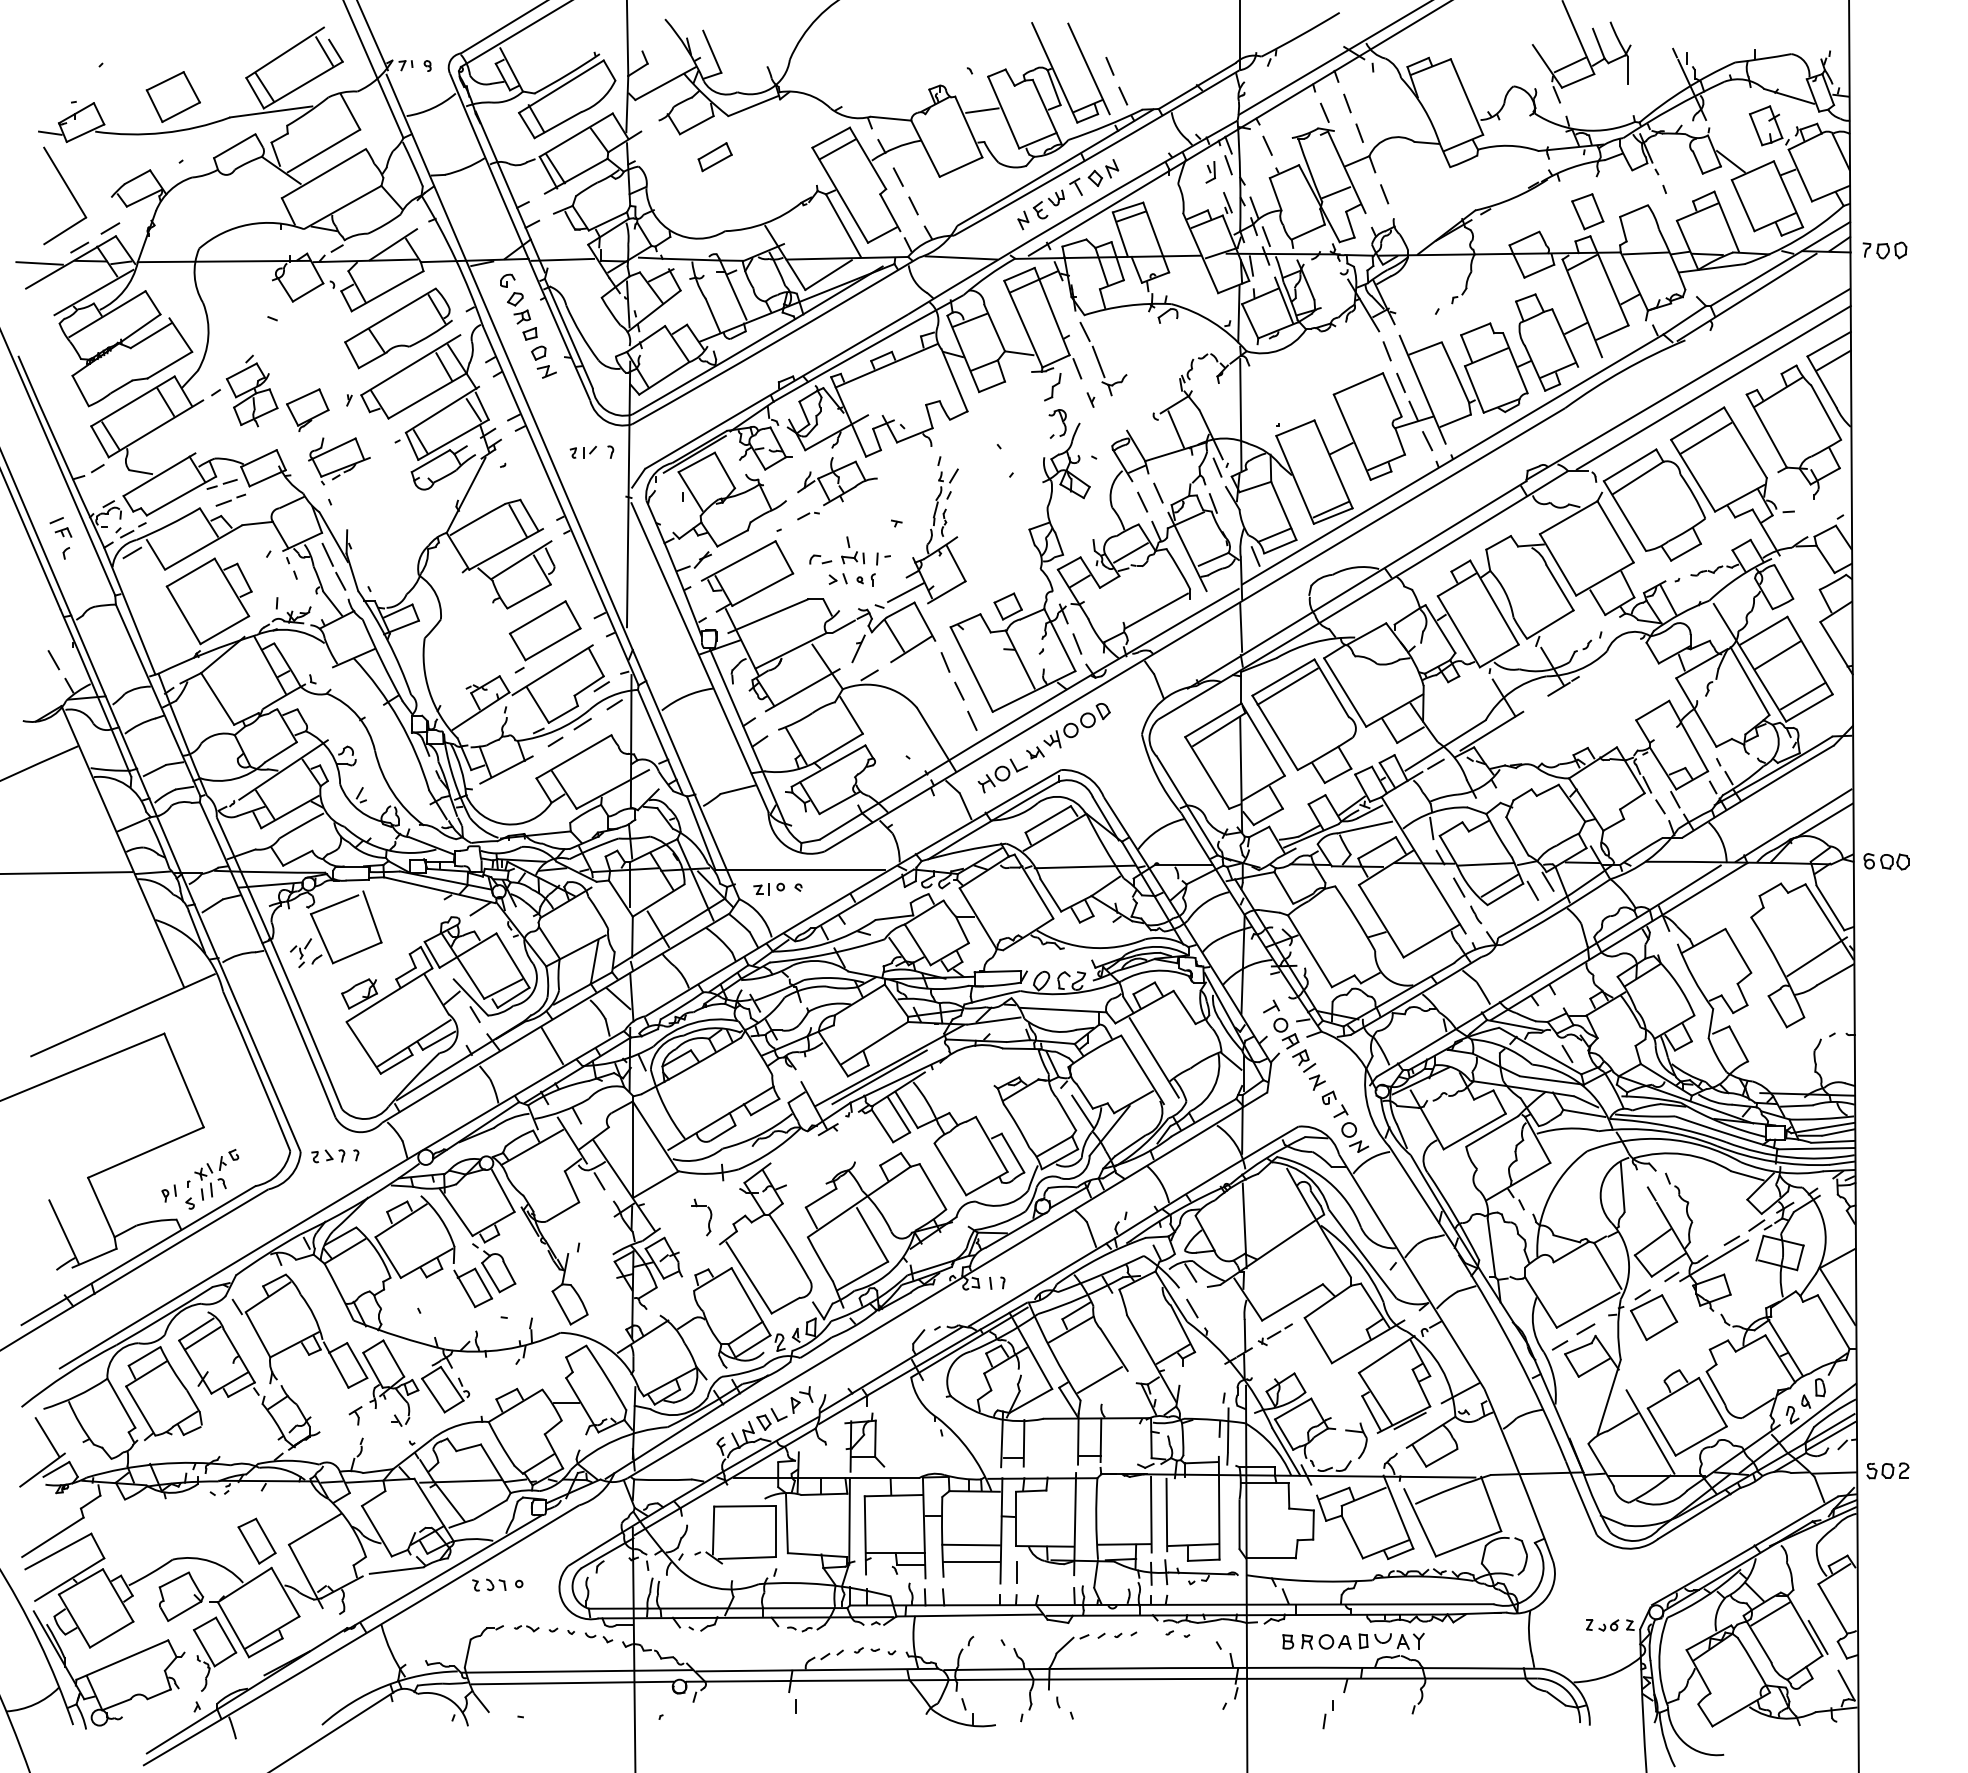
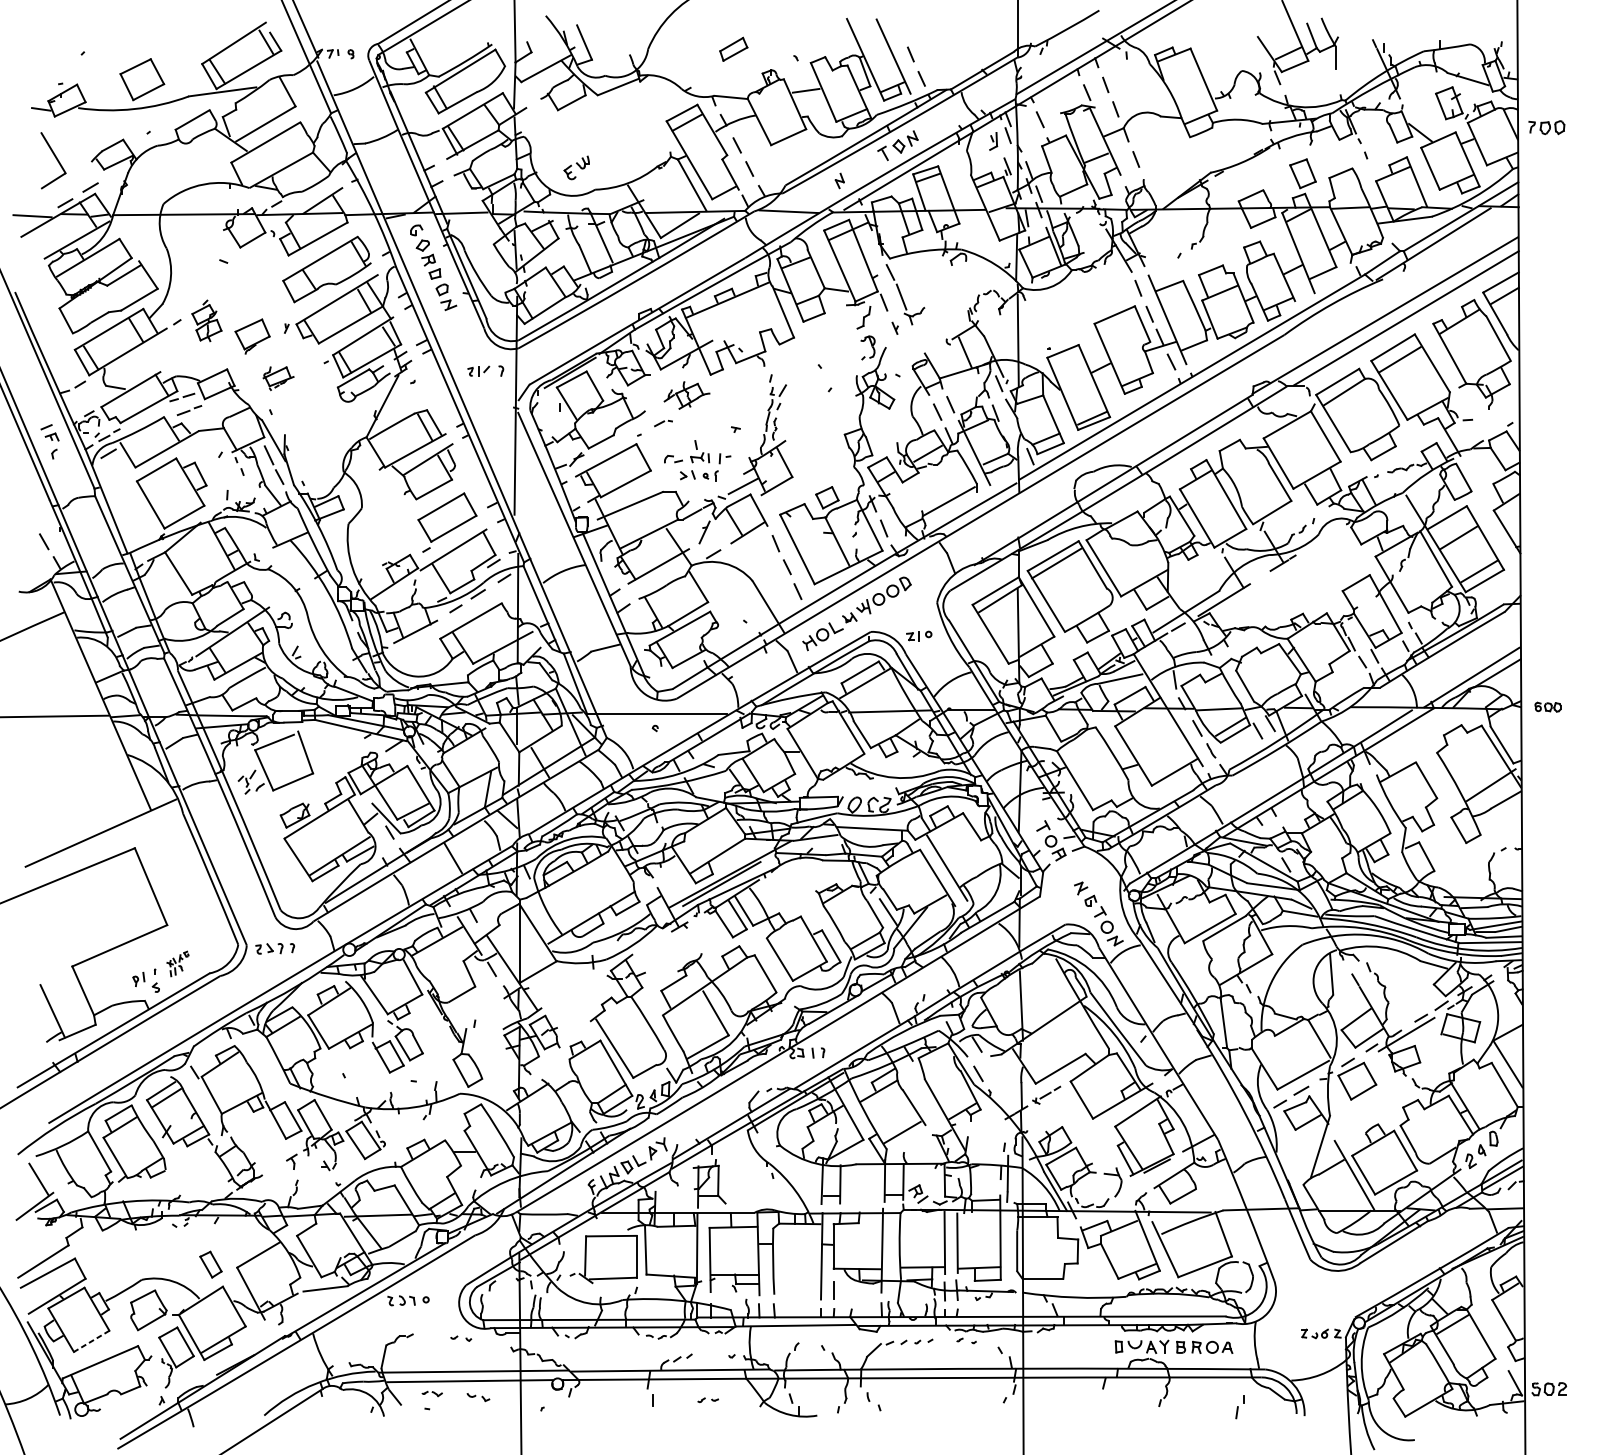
part: (714, 157) -> (733, 49), moved
part: (65, 195) -> (53, 160), size x0.7
part: (1048, 204) -> (576, 167), moved
part: (1884, 250) -> (1546, 127), moved
part: (251, 390) -> (206, 320), size x0.7
part: (339, 461) -> (278, 378), size x0.6
part: (837, 481) -> (687, 395), size x0.7
line: (1241, 627) -> (1018, 514), removed
part: (1886, 861) -> (1548, 706), size x0.7
part: (768, 888) -> (918, 635), moved
part: (1304, 1060) -> (918, 1193), moved
part: (216, 1174) -> (177, 963), size x0.6
part: (709, 1218) -> (582, 999), removed
line: (1797, 1428) -> (1475, 1172), removed
part: (1887, 1470) -> (1548, 1388), moved
part: (256, 1540) -> (210, 1264), size x0.7
line: (970, 1544) -> (796, 1267), removed
line: (971, 1562) -> (797, 1282), removed
part: (526, 1628) -> (432, 1393), moved
line: (111, 1634) -> (91, 1341), solid -> dashed
part: (599, 1637) -> (478, 1397), moved
line: (1817, 1637) -> (1491, 1343), removed
part: (1316, 1641) -> (1204, 1347), moved
part: (866, 1650) -> (707, 1400), moved
part: (1327, 1714) -> (1239, 1406), moved

